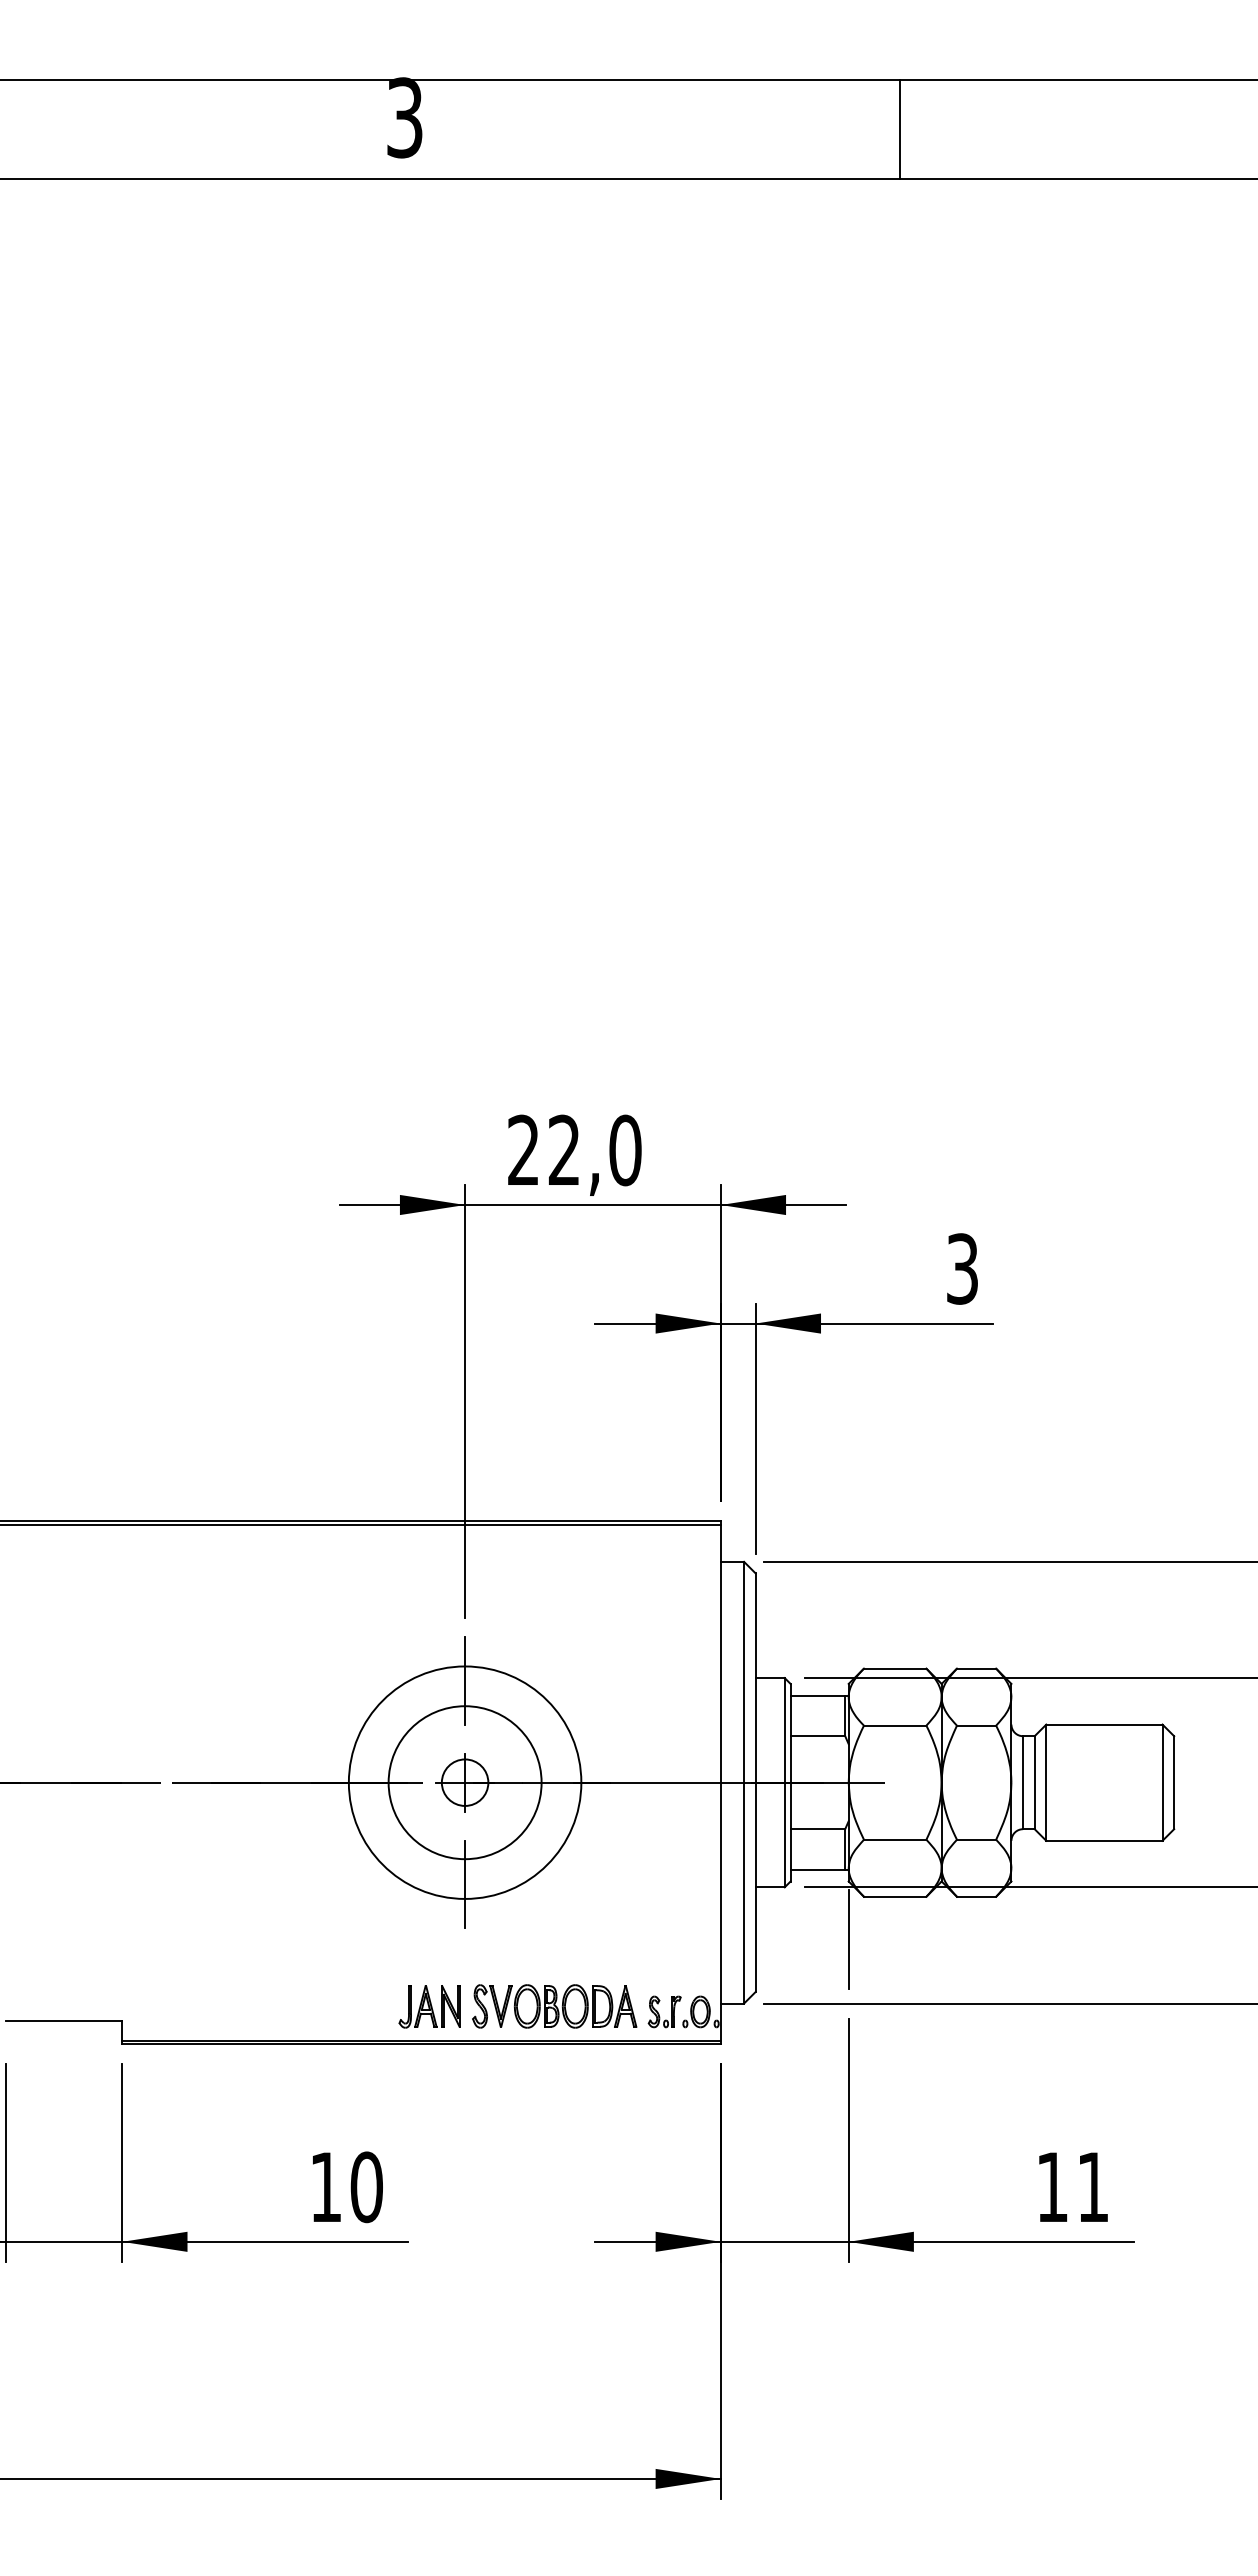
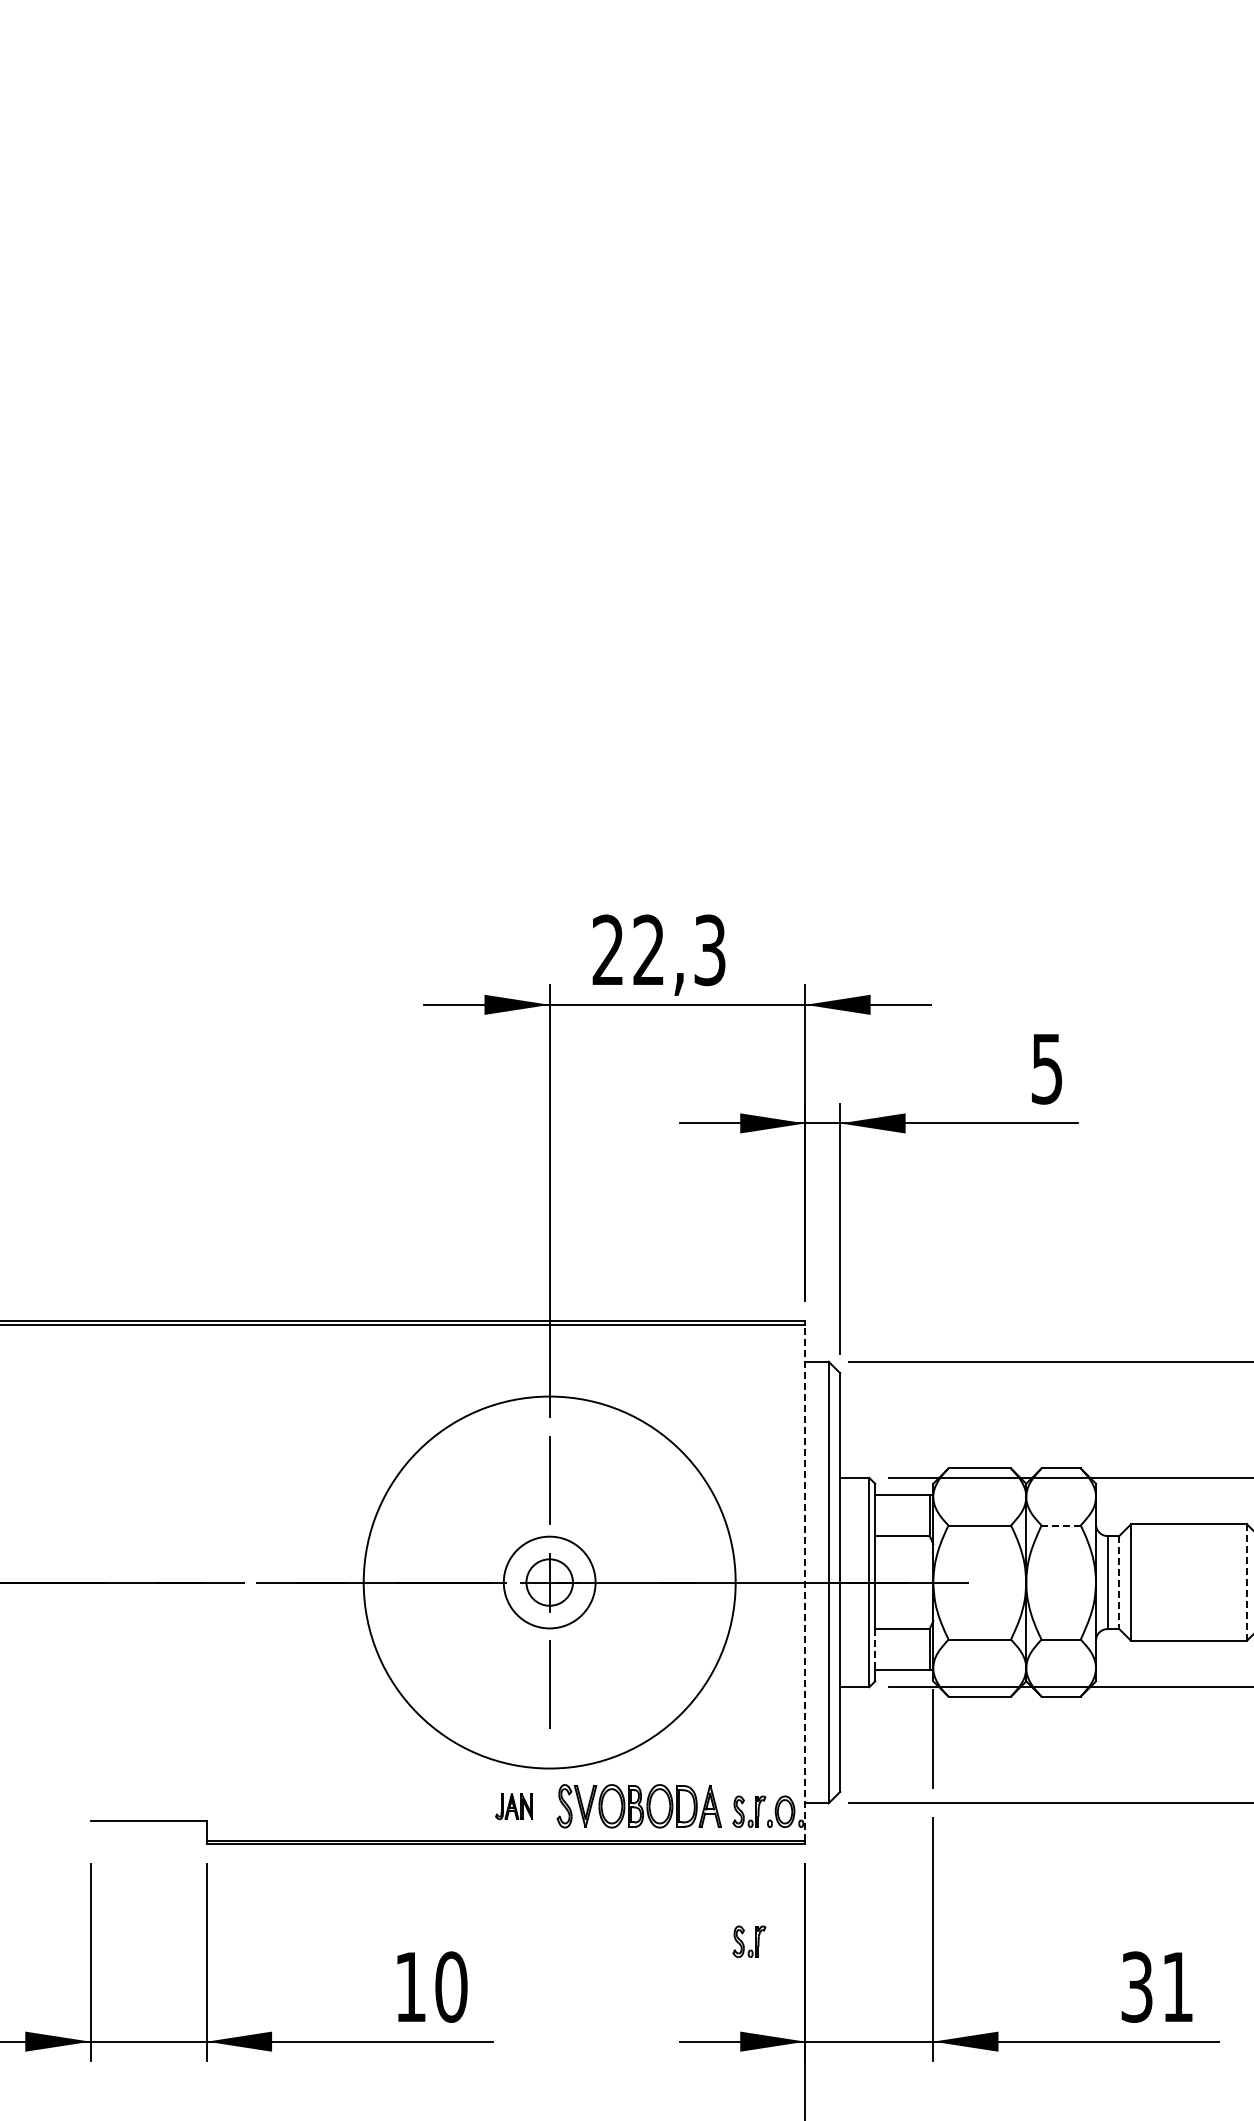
text: (625, 1150) -> (710, 950), 22,0 -> 22,3
text: (962, 1268) -> (1047, 1068), 3 -> 5
line: (976, 1725) -> (1061, 1525), solid -> dashed
circle: (464, 1782) -> (549, 1582), size x0.6
circle: (464, 1782) -> (549, 1582), size x1.6
line: (720, 1782) -> (805, 1582), solid -> dashed
line: (1162, 1782) -> (1247, 1582), solid -> dashed
line: (1034, 1783) -> (1119, 1583), solid -> dashed
line: (790, 1850) -> (875, 1650), solid -> dashed
part: (429, 2006) -> (514, 1806), size x0.6
part: (664, 2141) -> (749, 1941), added
text: (1052, 2187) -> (1137, 1987), 11 -> 31

